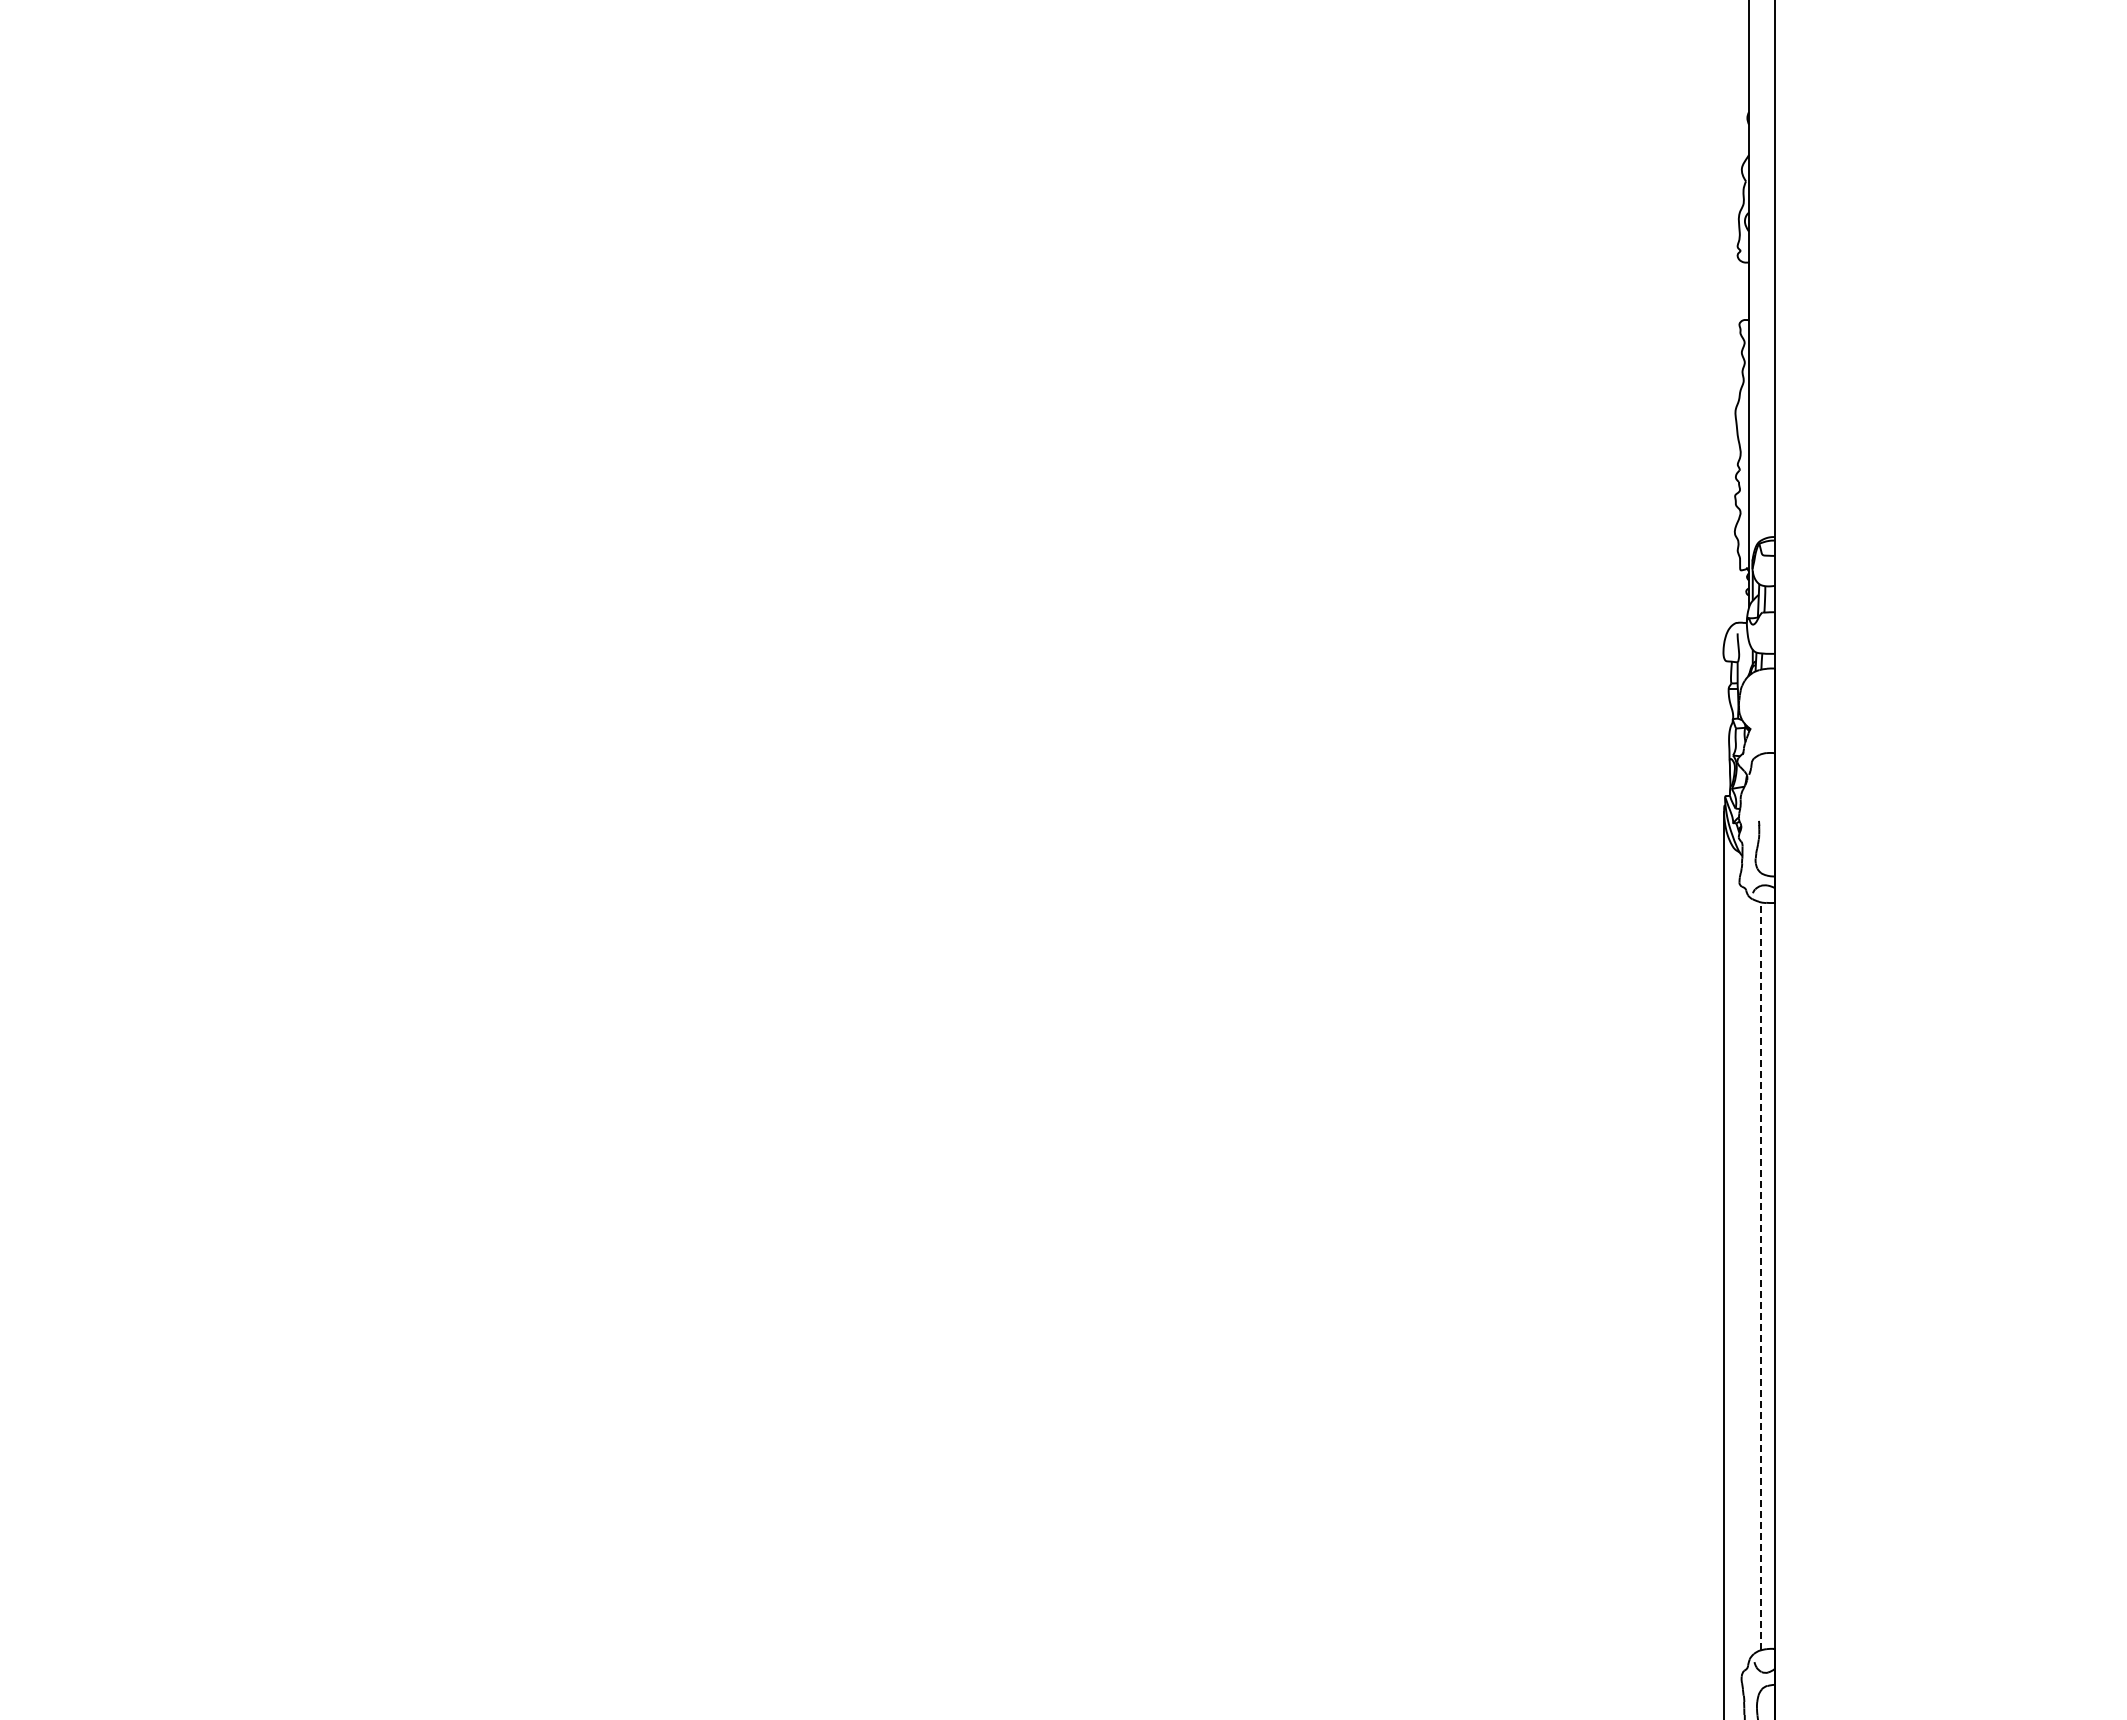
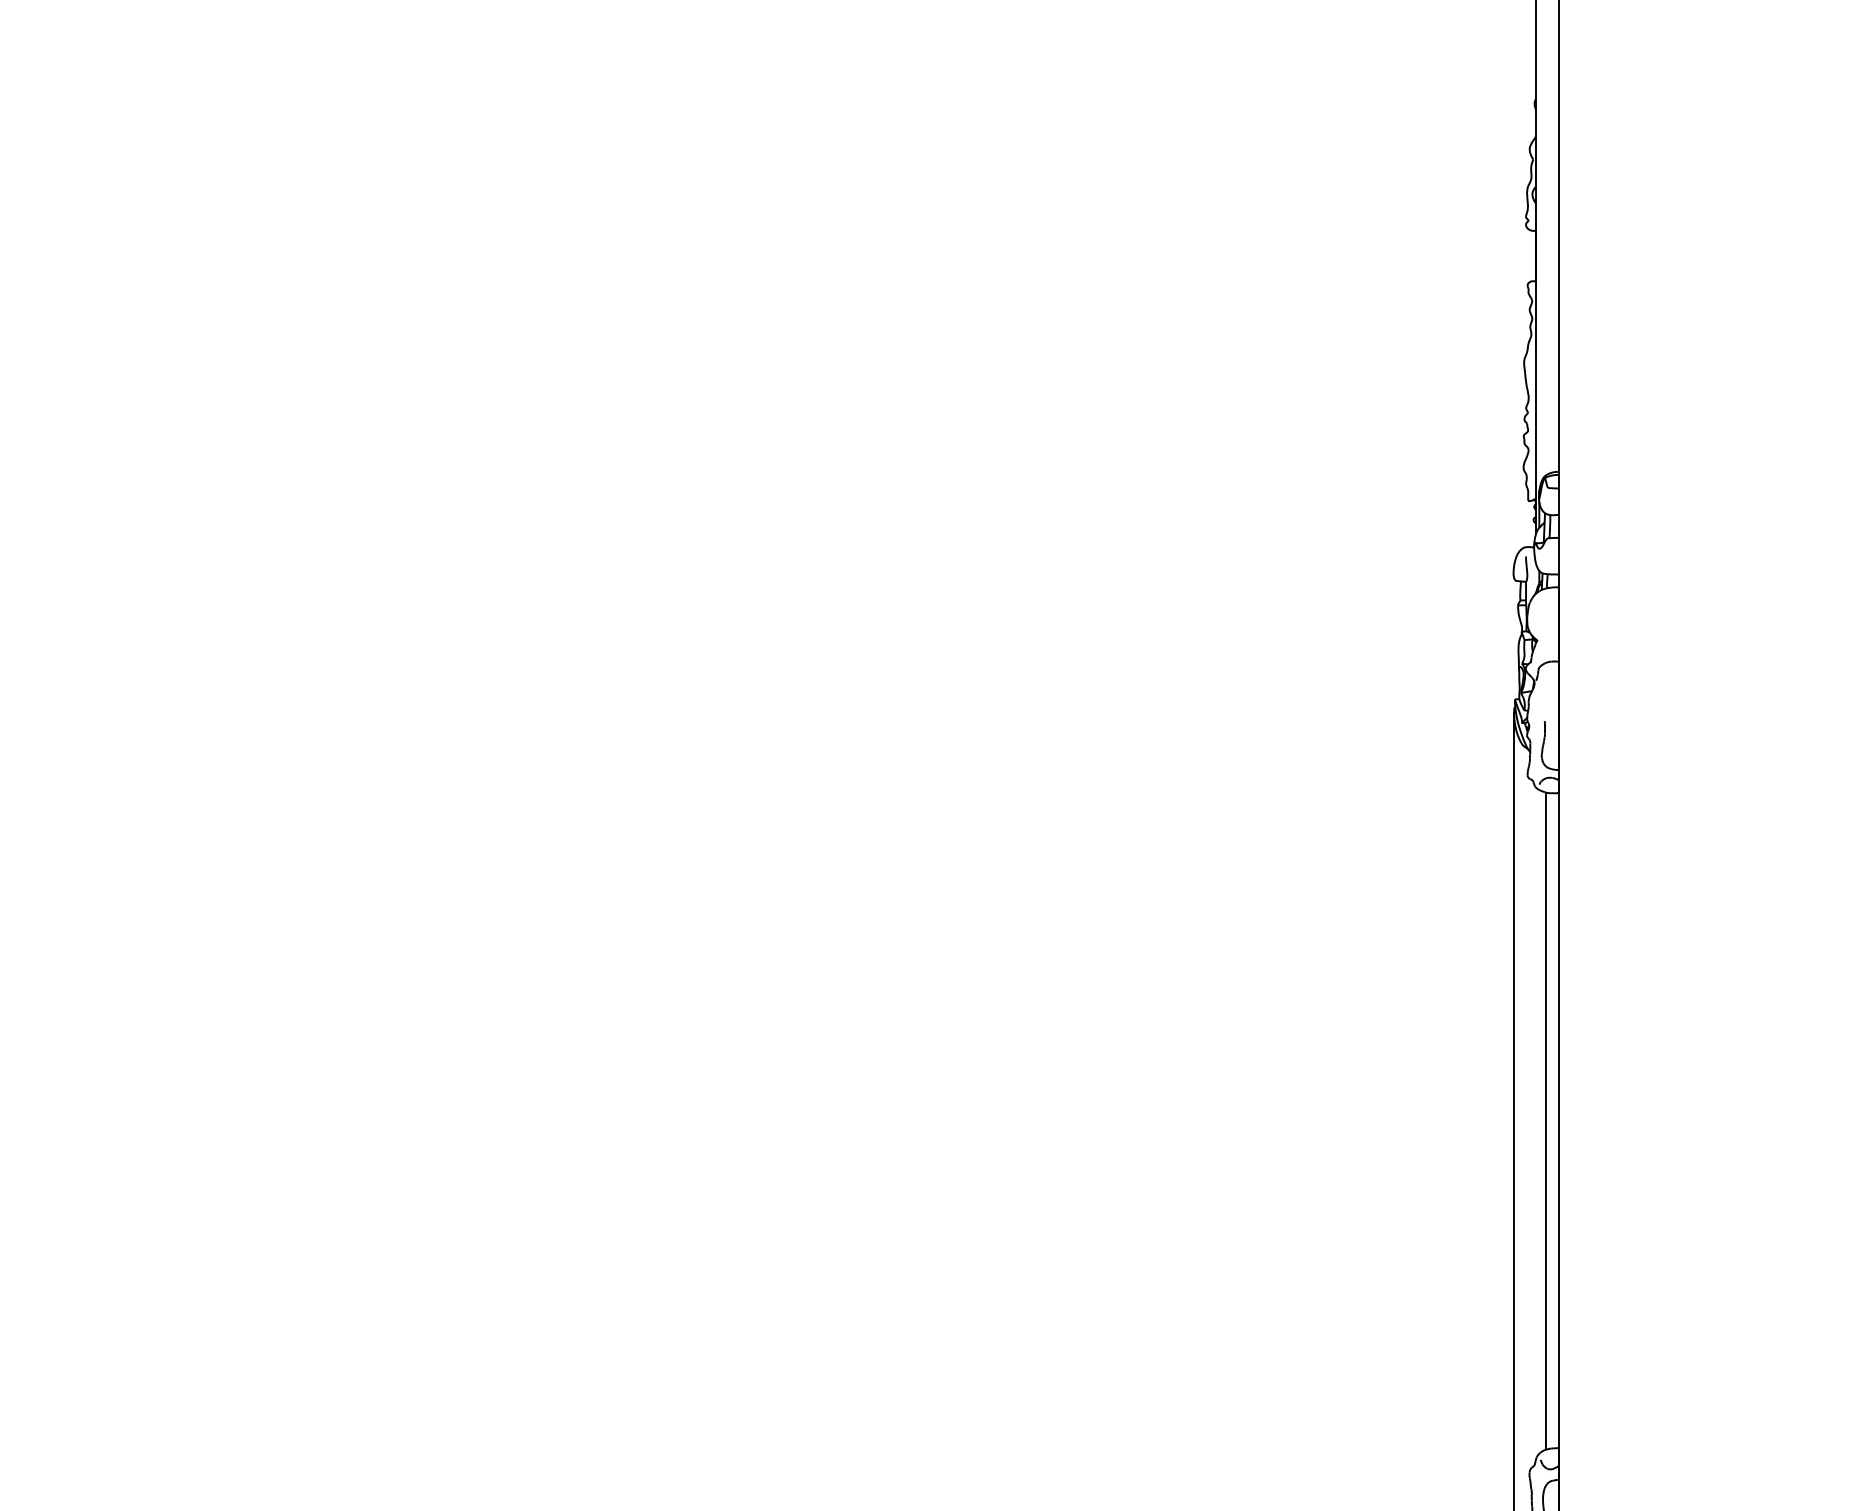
line: (1760, 1275) -> (1546, 1120), dashed -> solid

